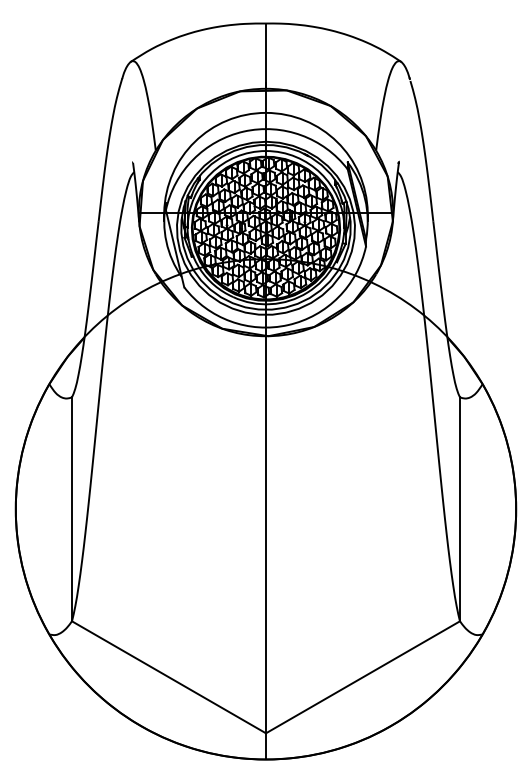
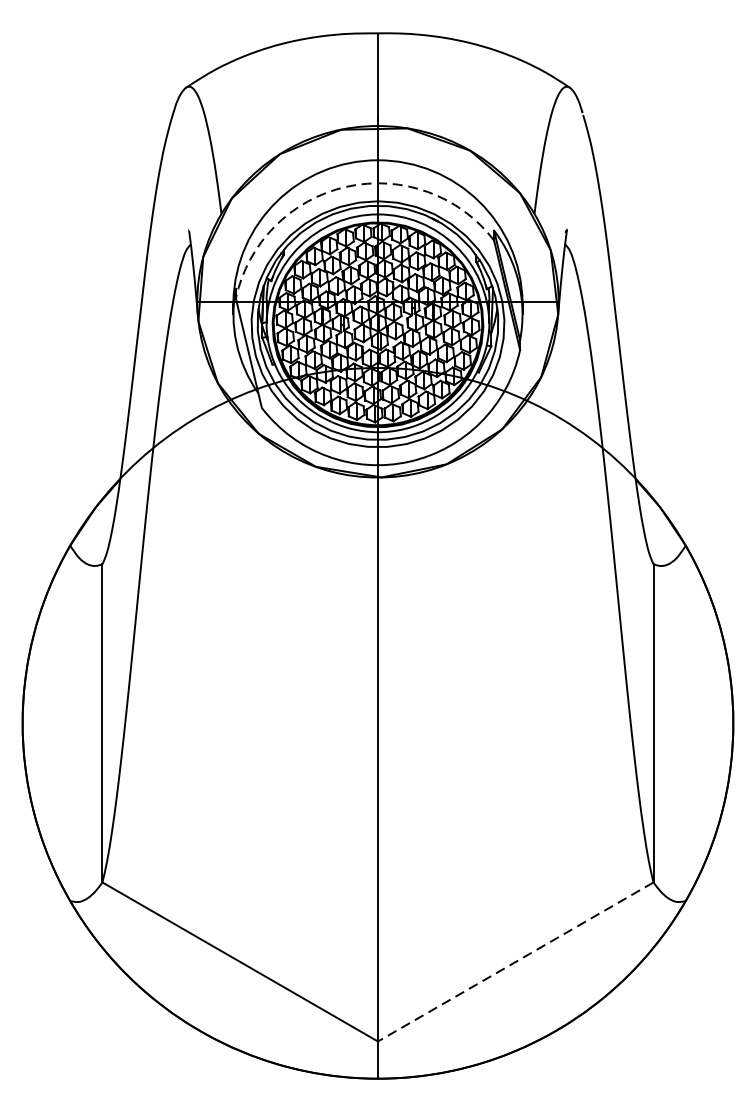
arc: (243, 131) -> (346, 186), solid -> dashed
line: (362, 677) -> (515, 962), solid -> dashed

